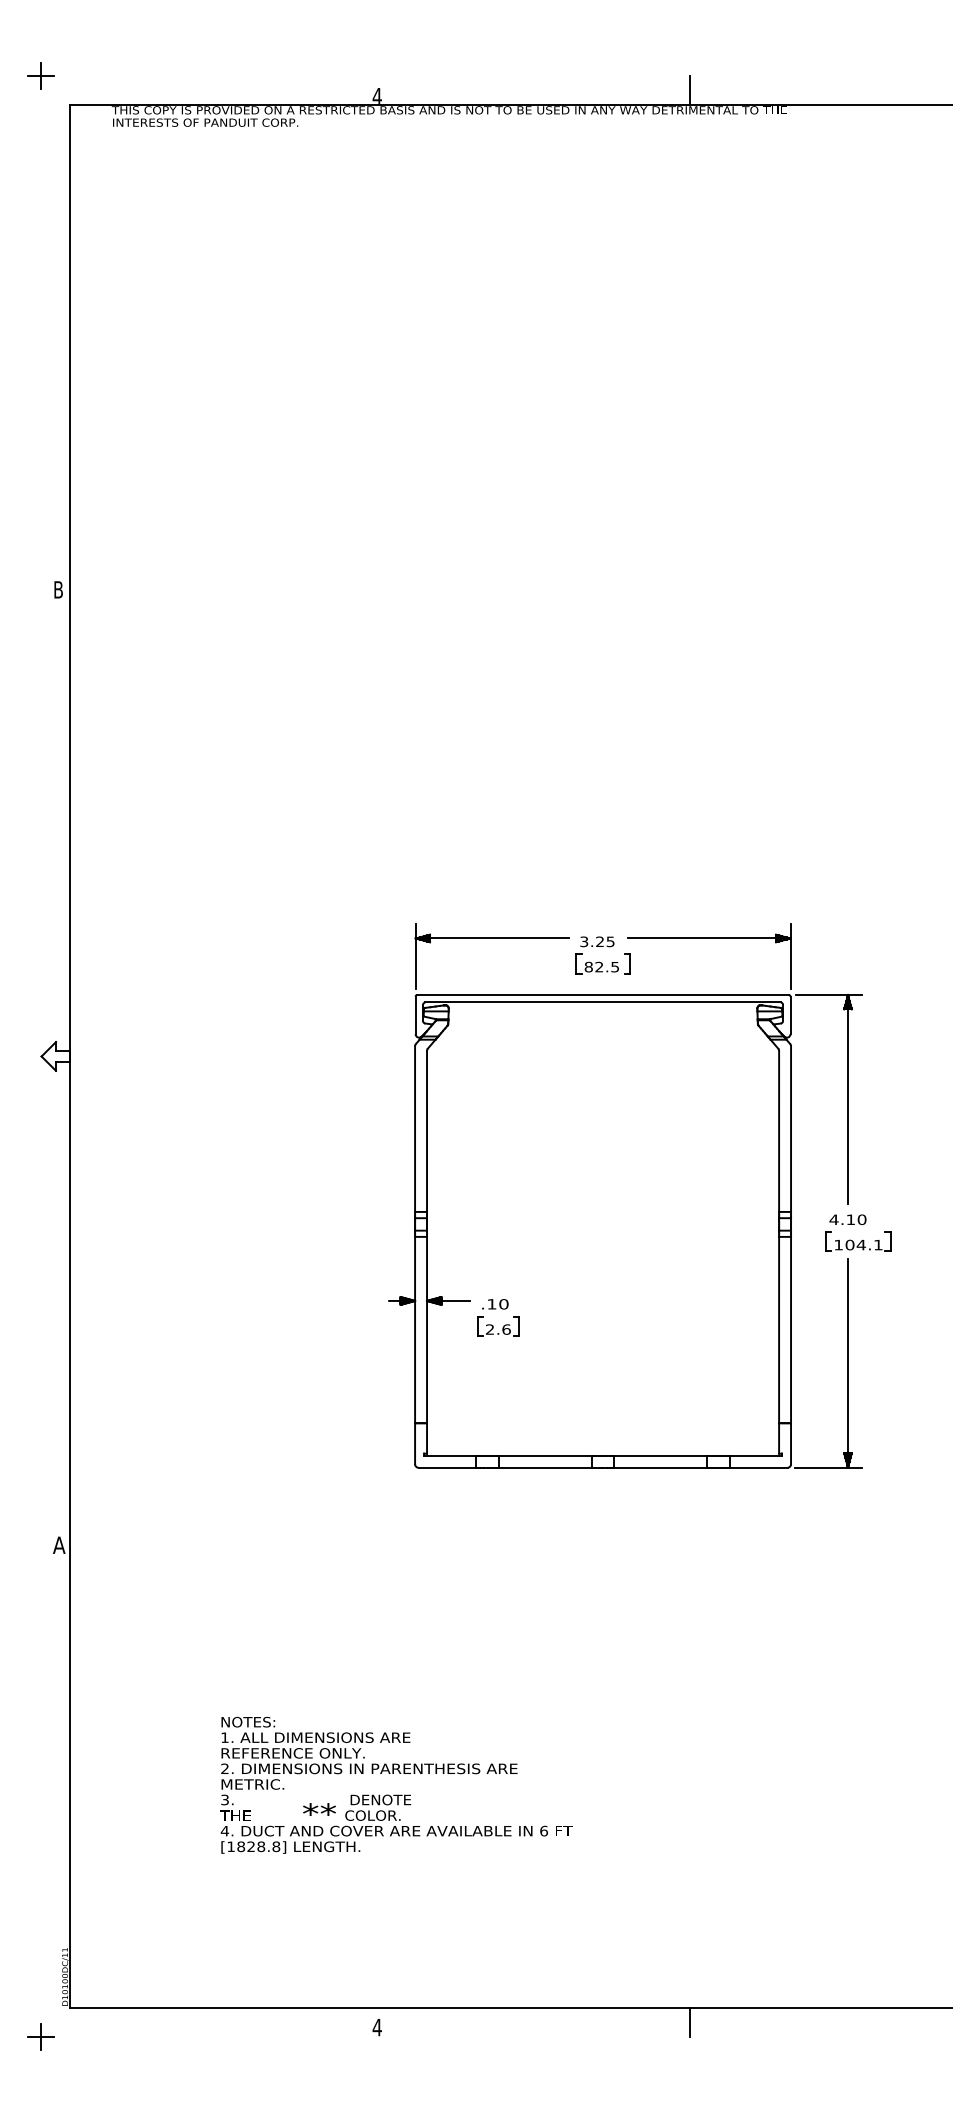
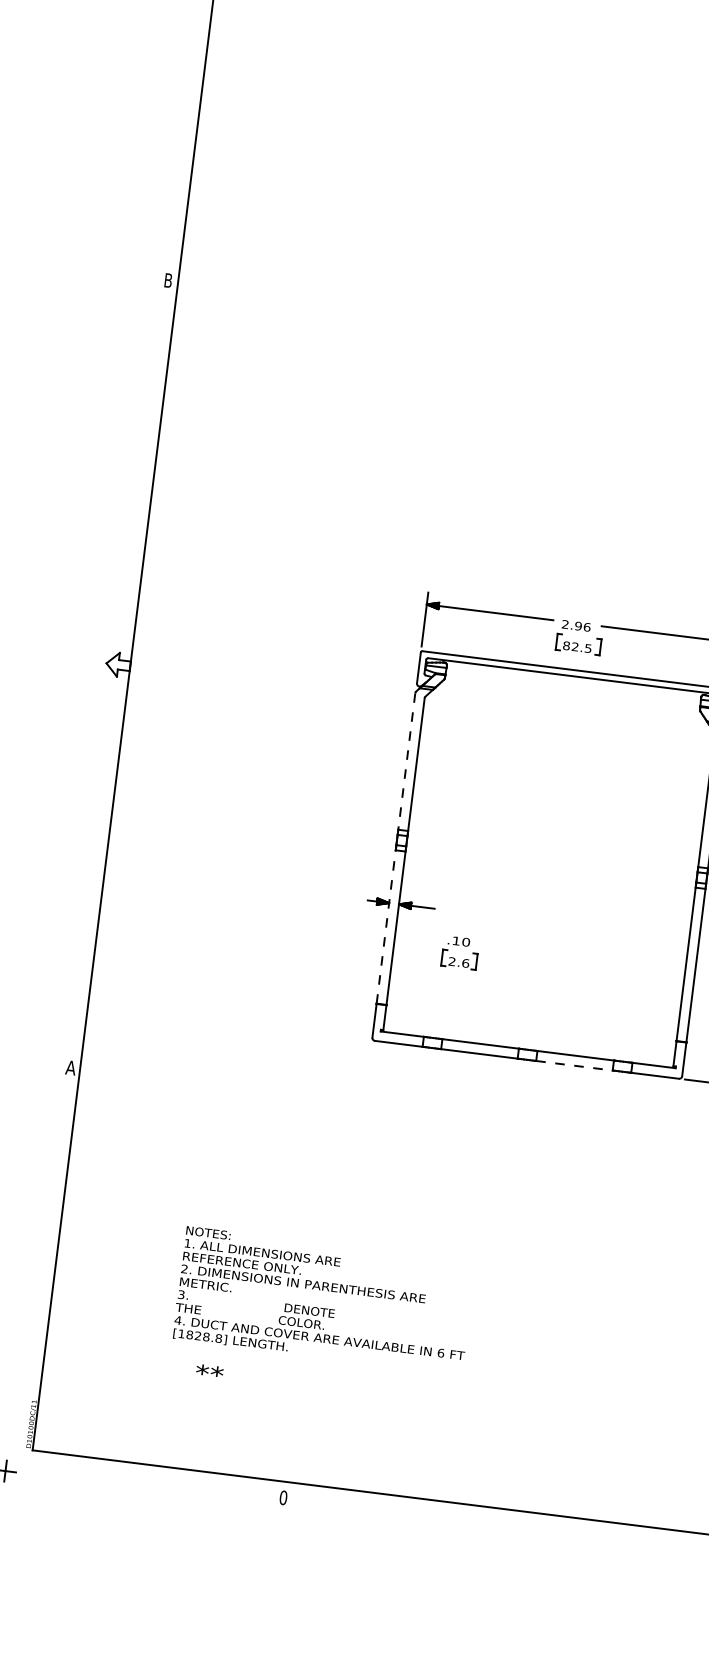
text: (597, 941) -> (576, 625), 3.25 -> 2.96
line: (415, 1129) -> (407, 761), solid -> dashed
part: (496, 1309) -> (459, 945), moved
line: (415, 1329) -> (386, 926), solid -> dashed
line: (661, 1467) -> (575, 1065), solid -> dashed
text: (319, 1809) -> (209, 1370), moved
line: (690, 2022) -> (542, 1525), removed
text: (376, 2027) -> (282, 1497), 4 -> 0

